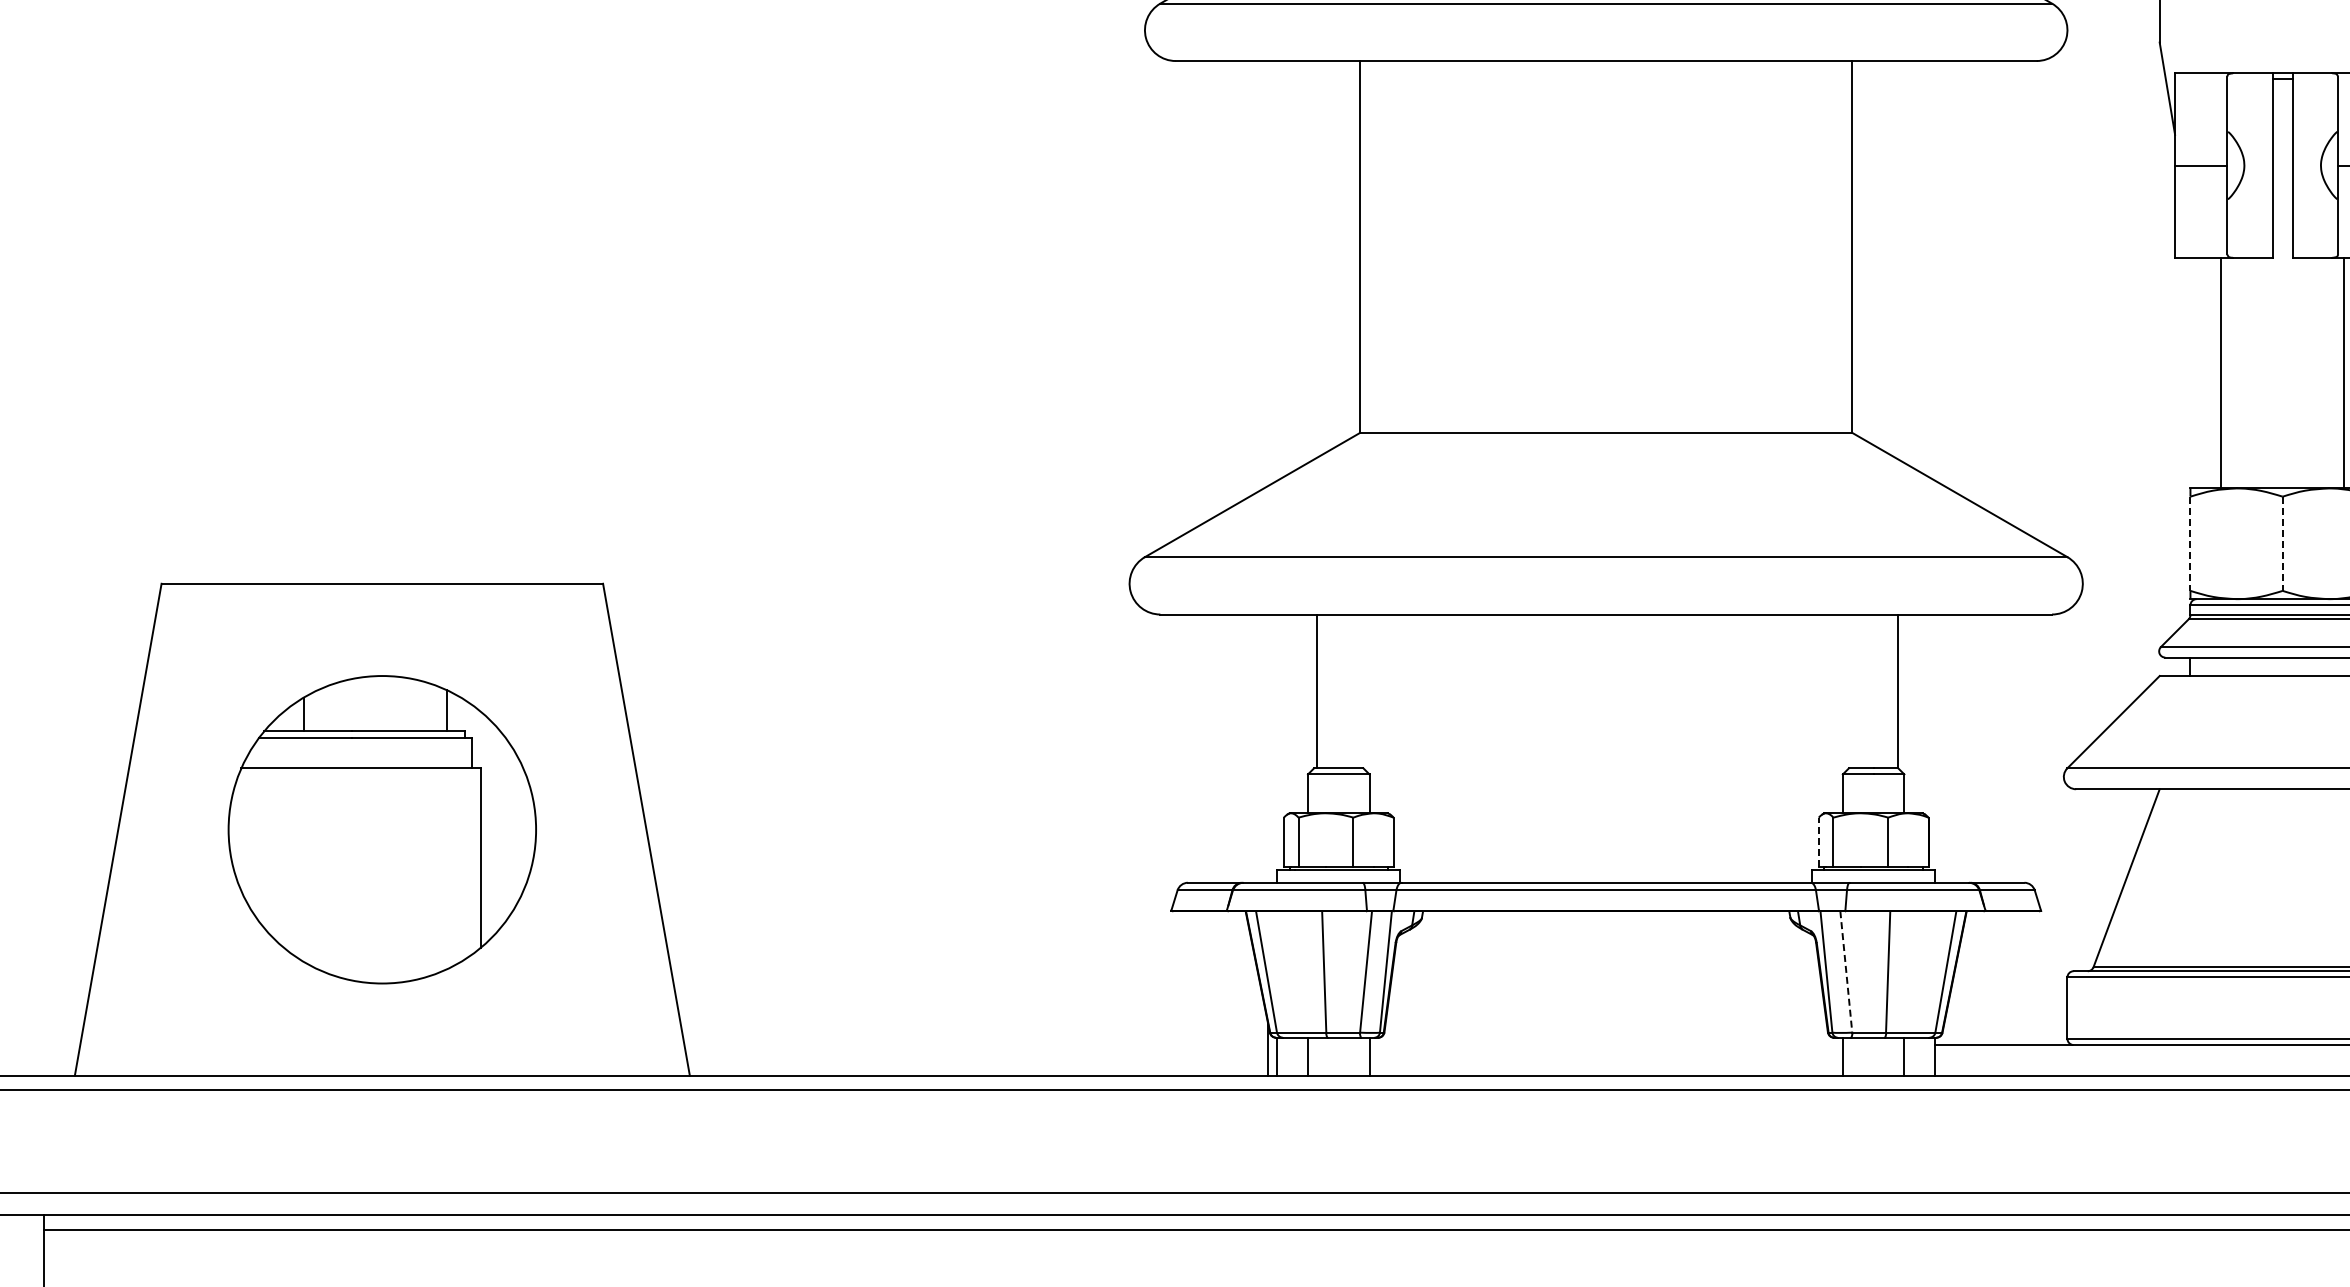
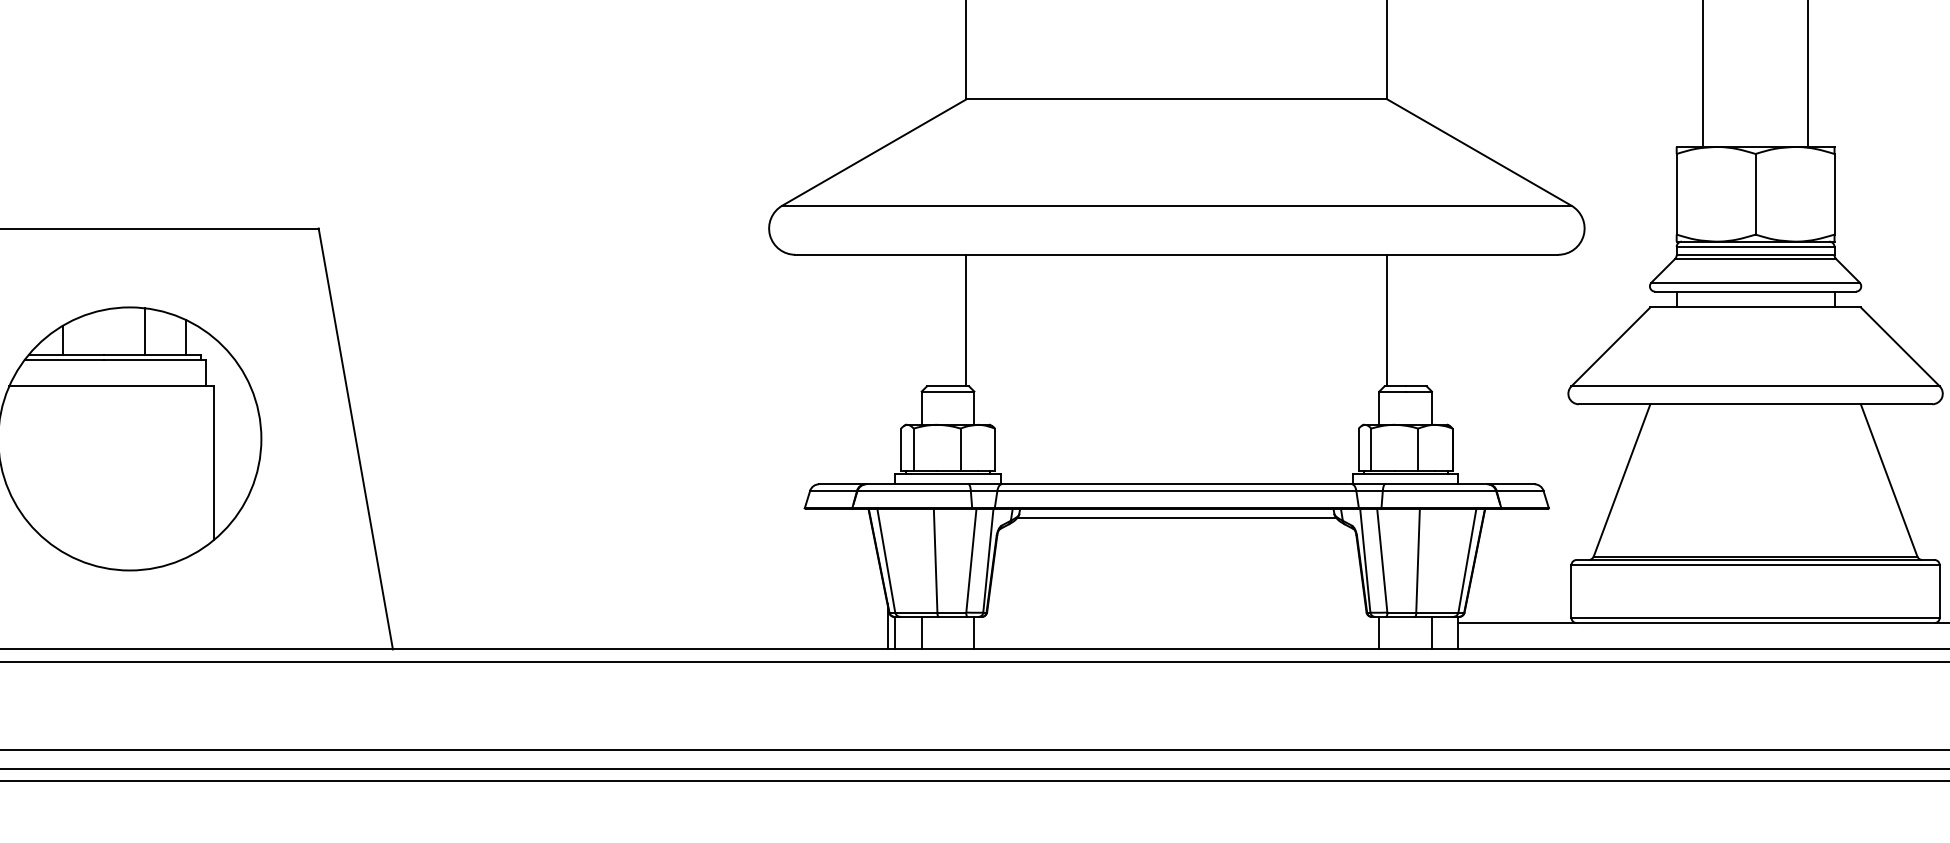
line: (2190, 544) -> (1676, 194), dashed -> solid
line: (2282, 544) -> (1755, 194), dashed -> solid
line: (1317, 691) -> (966, 320), moved
line: (1898, 691) -> (1387, 320), moved
line: (399, 704) -> (144, 331), added
line: (1818, 842) -> (1358, 449), dashed -> solid
line: (1606, 922) -> (1177, 518), added
line: (1846, 972) -> (1382, 561), dashed -> solid

